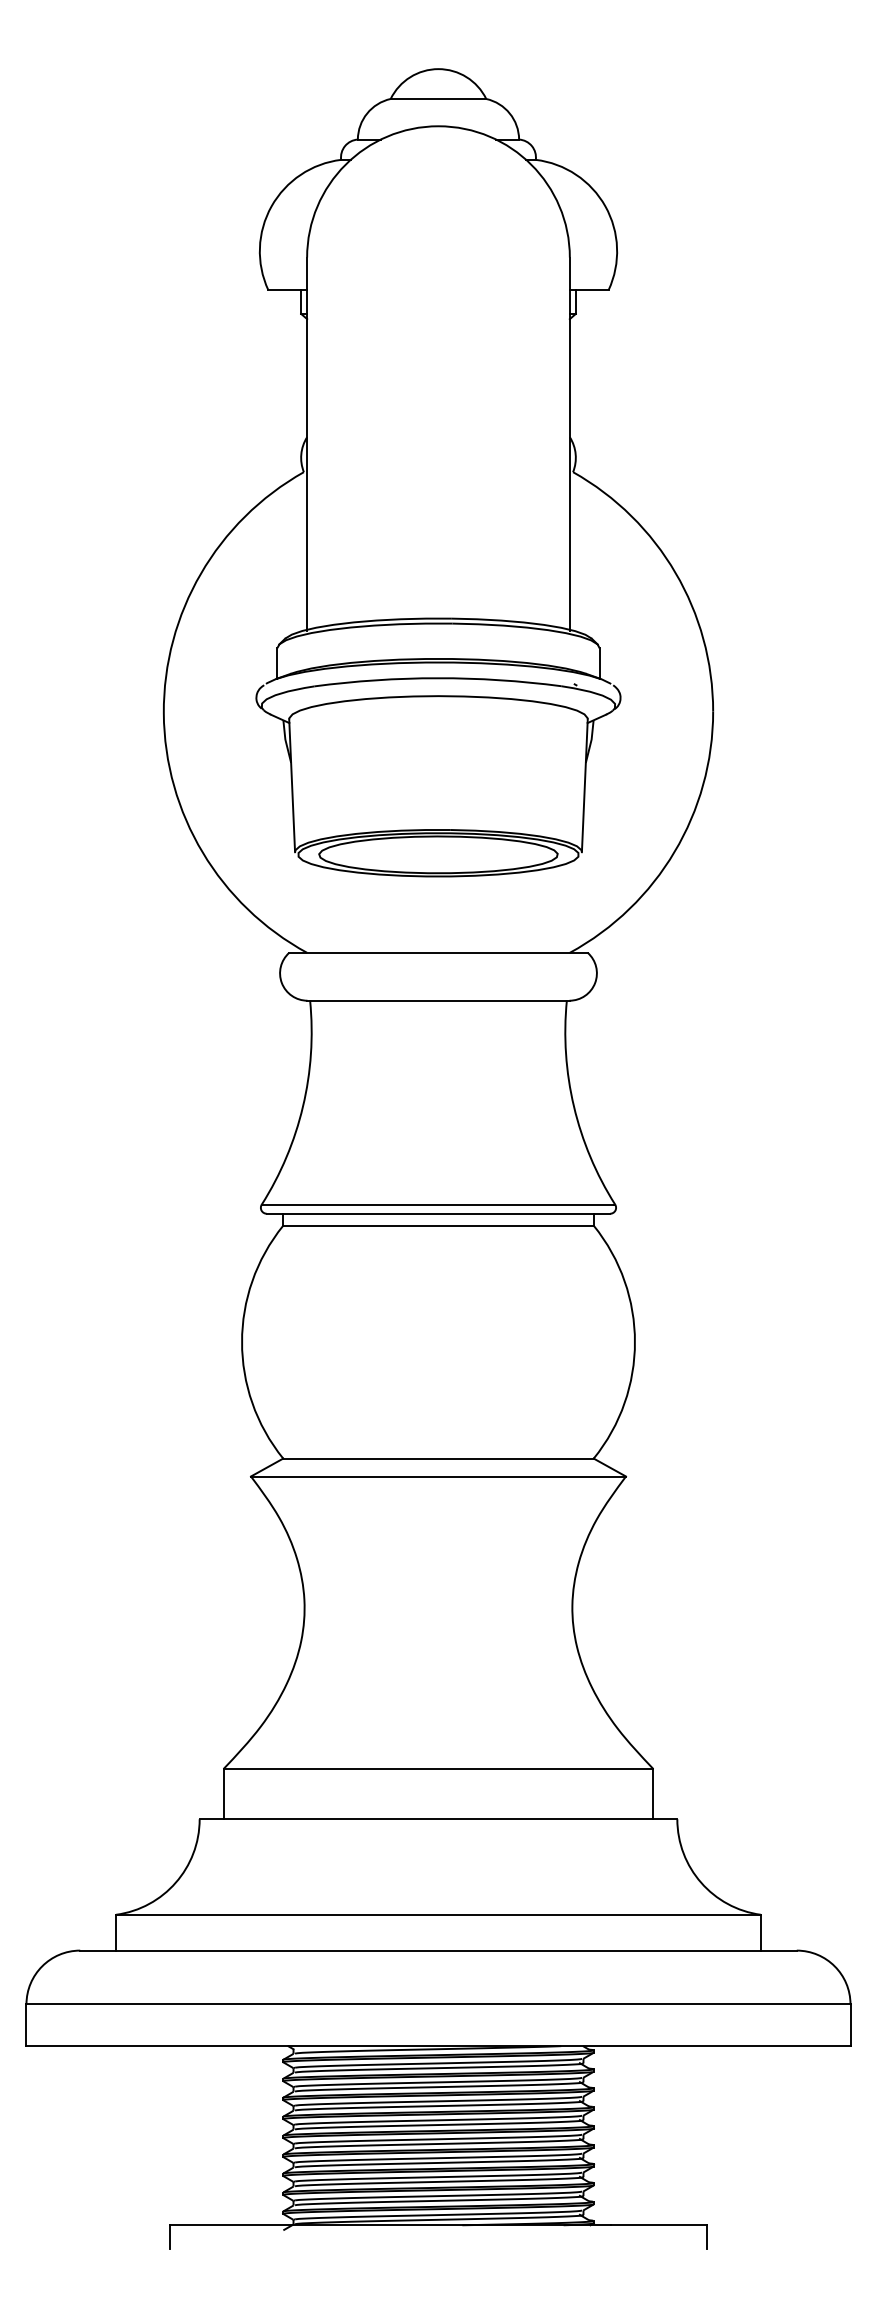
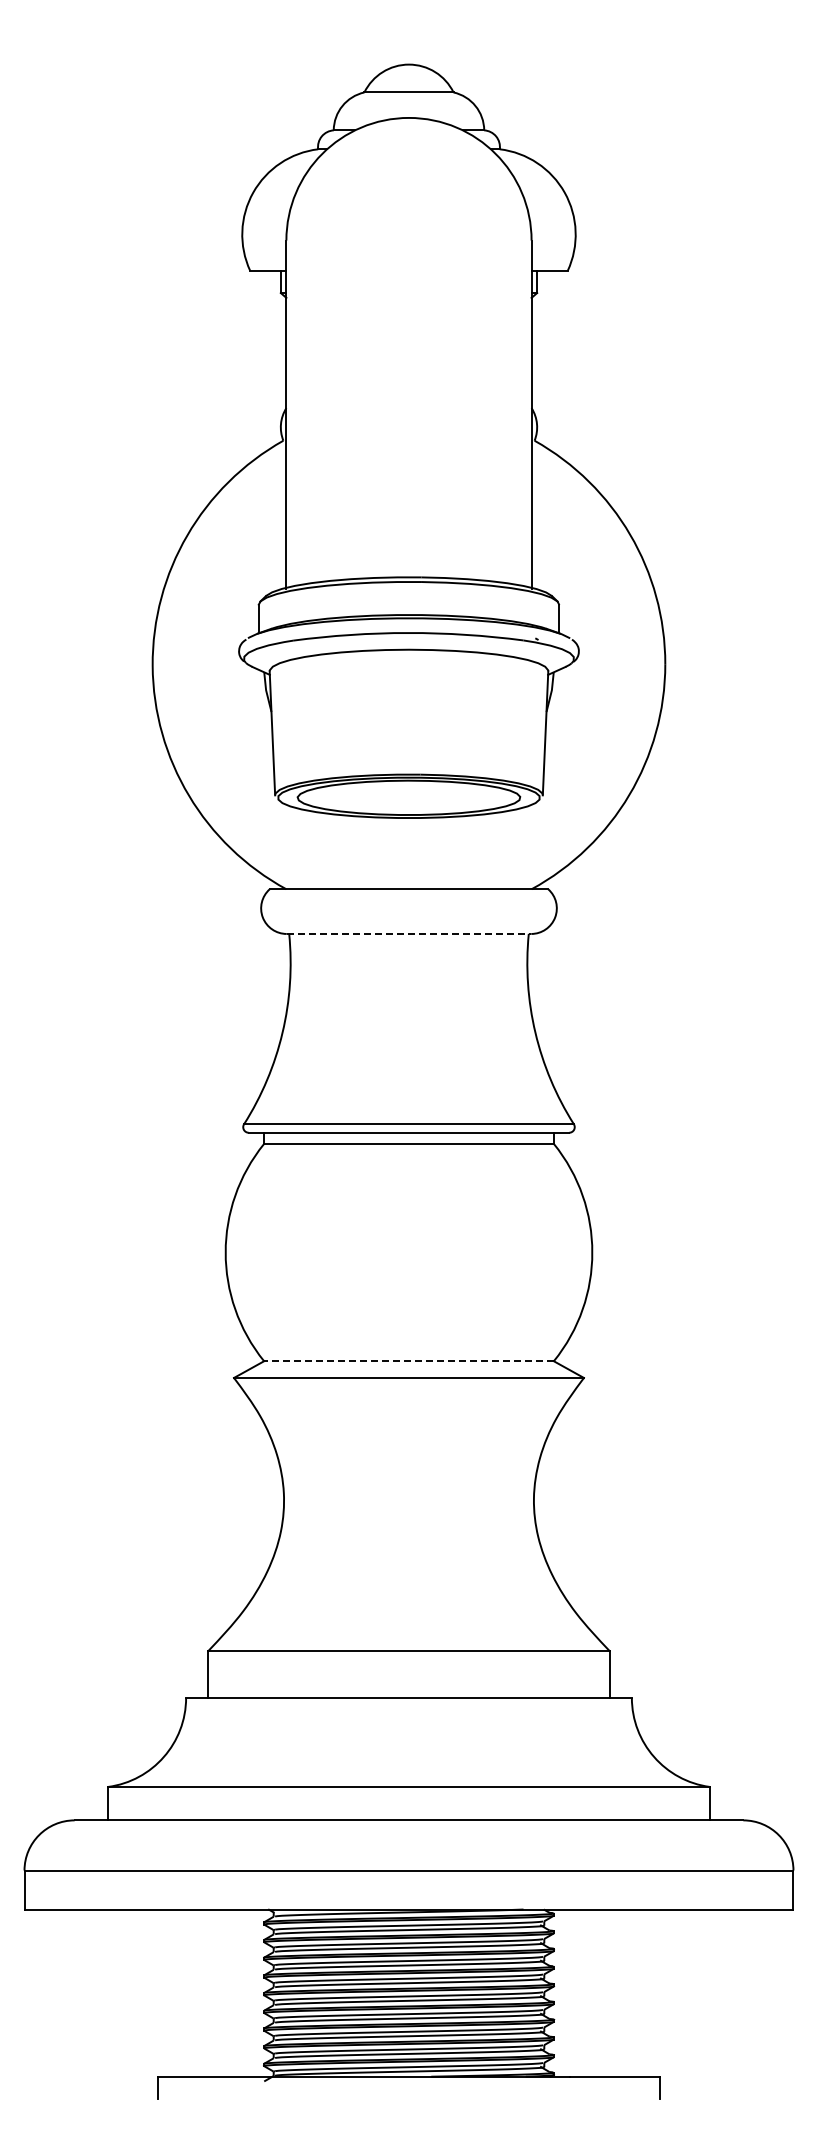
line: (439, 1000) -> (409, 933), solid -> dashed
line: (437, 1458) -> (408, 1361), solid -> dashed

